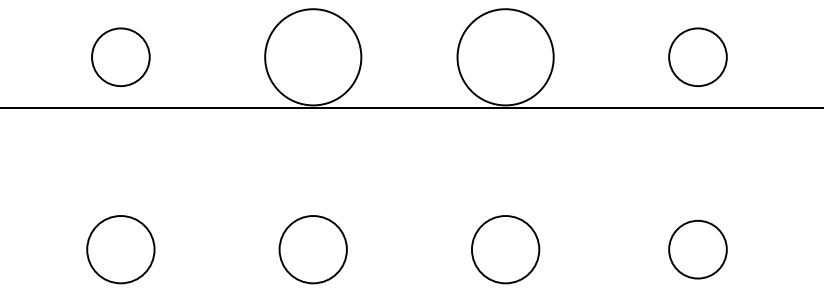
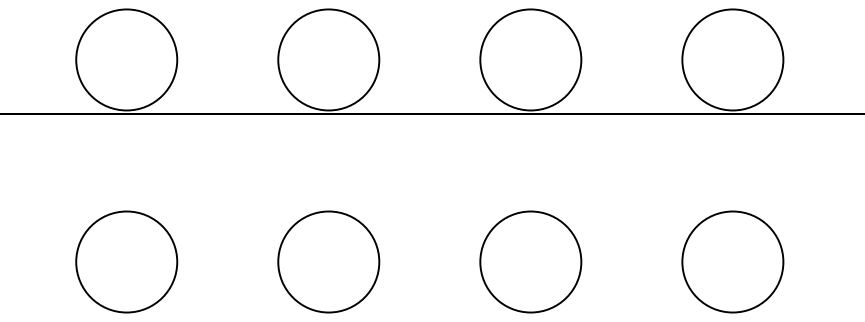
circle: (120, 57) -> (126, 60), size x1.67
circle: (697, 57) -> (732, 60), size x1.67
circle: (120, 249) -> (126, 261), size x1.43
circle: (313, 249) -> (329, 261), size x1.43
circle: (505, 249) -> (530, 261), size x1.43
circle: (697, 249) -> (732, 261), size x1.67

